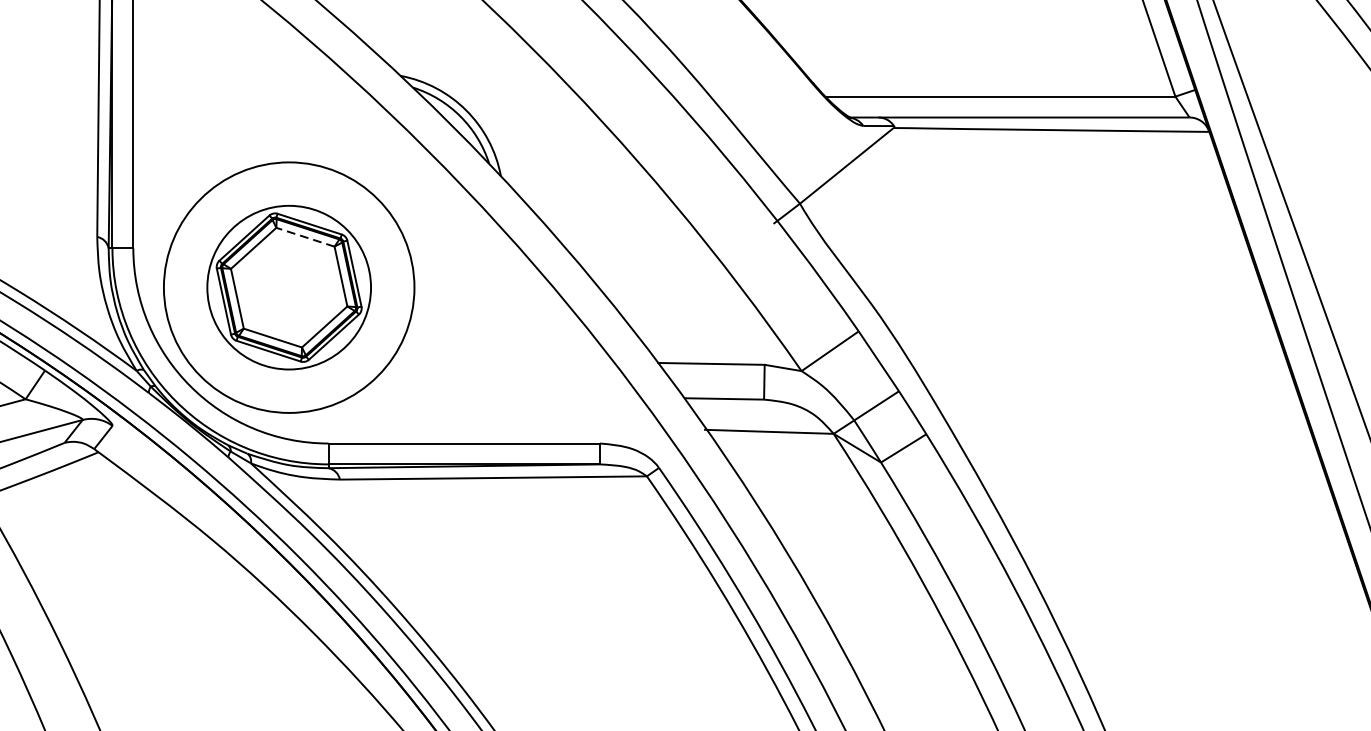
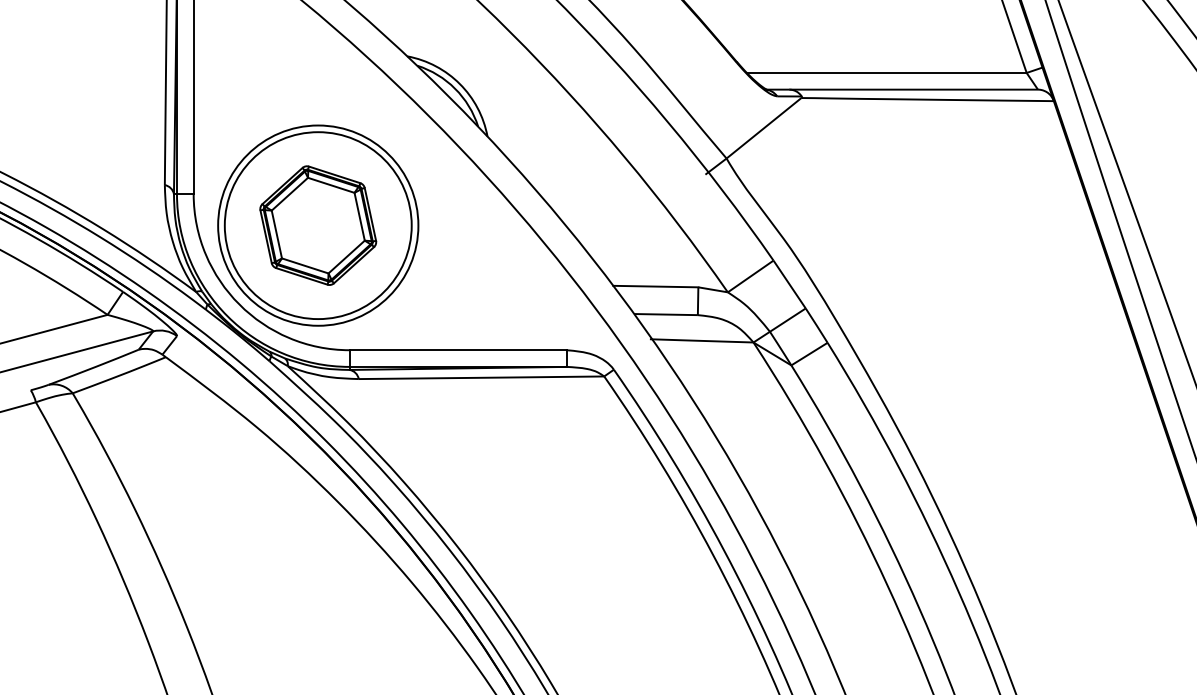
line: (304, 237) -> (330, 185), dashed -> solid
circle: (288, 287) -> (317, 225), size x1.43

